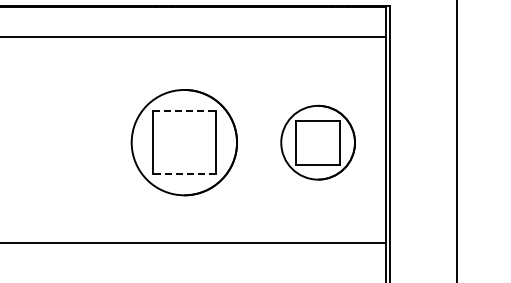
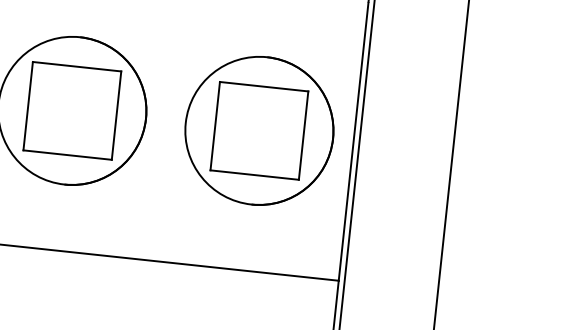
line: (184, 111) -> (77, 67), dashed -> solid
part: (317, 142) -> (258, 130), size x1.43
line: (184, 174) -> (67, 155), dashed -> solid

